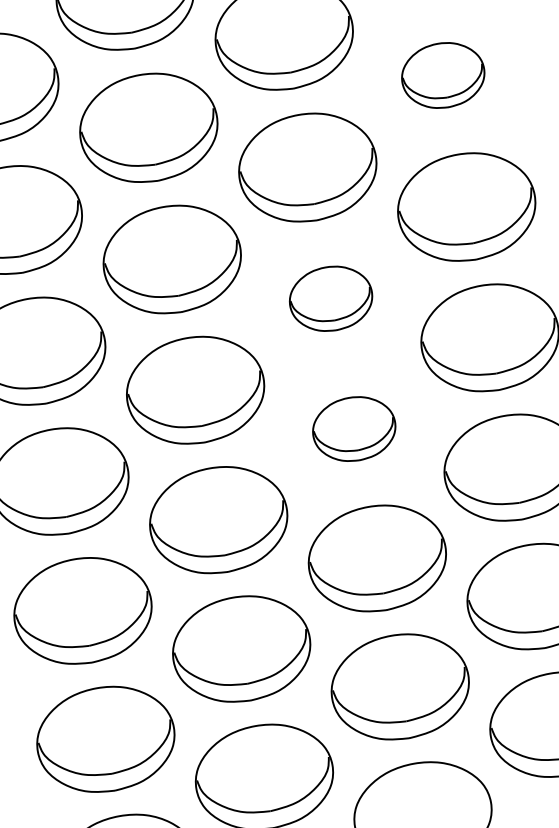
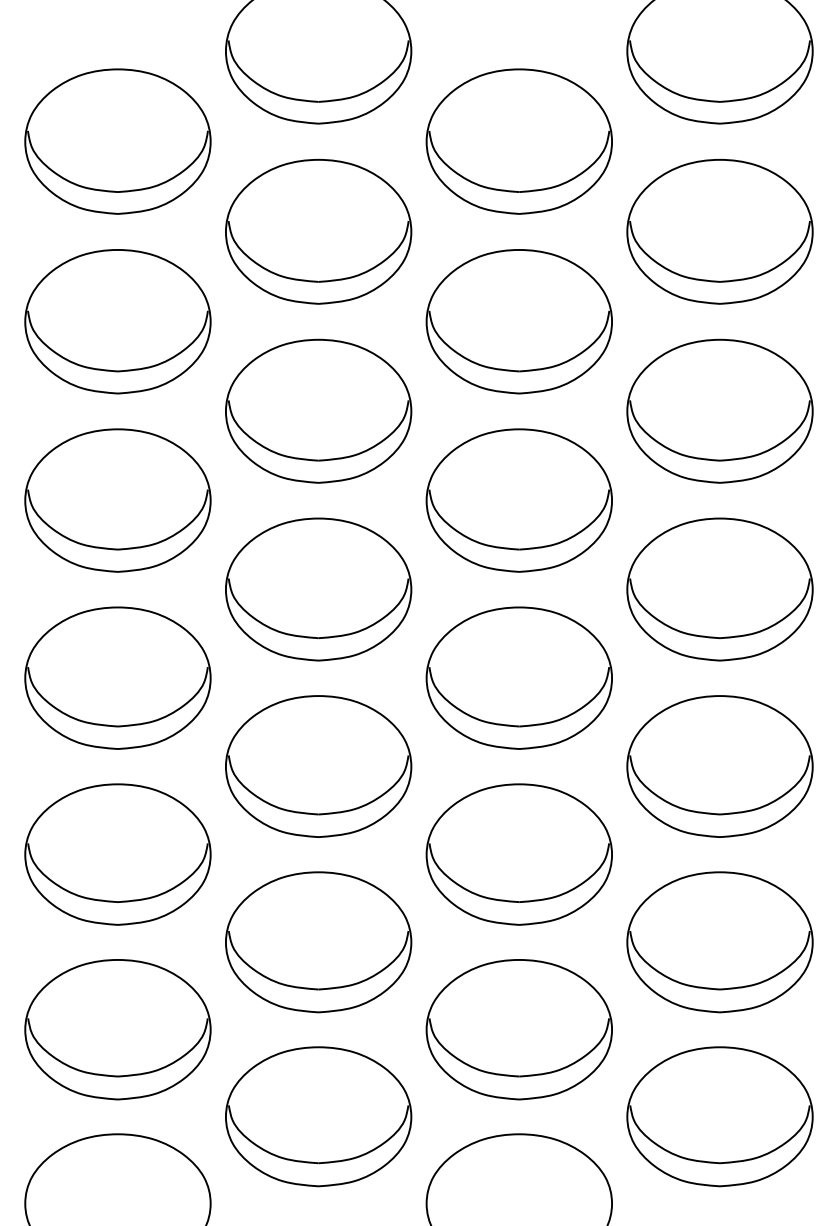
part: (442, 75) -> (719, 231), size x1.67
part: (330, 298) -> (518, 500), size x1.67
part: (353, 428) -> (518, 677), size x1.67

